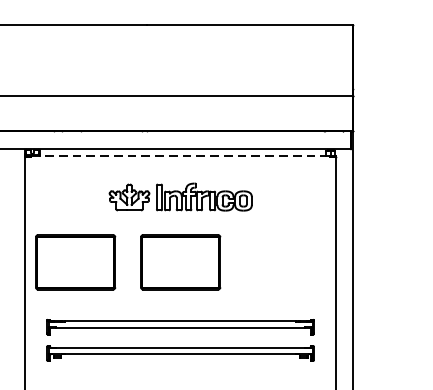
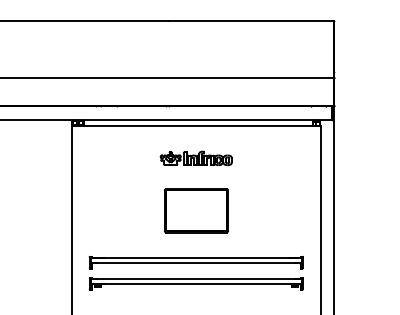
line: (180, 155) -> (196, 125), dashed -> solid
part: (179, 195) -> (195, 157), size x0.62
part: (74, 261) -> (111, 210), removed

